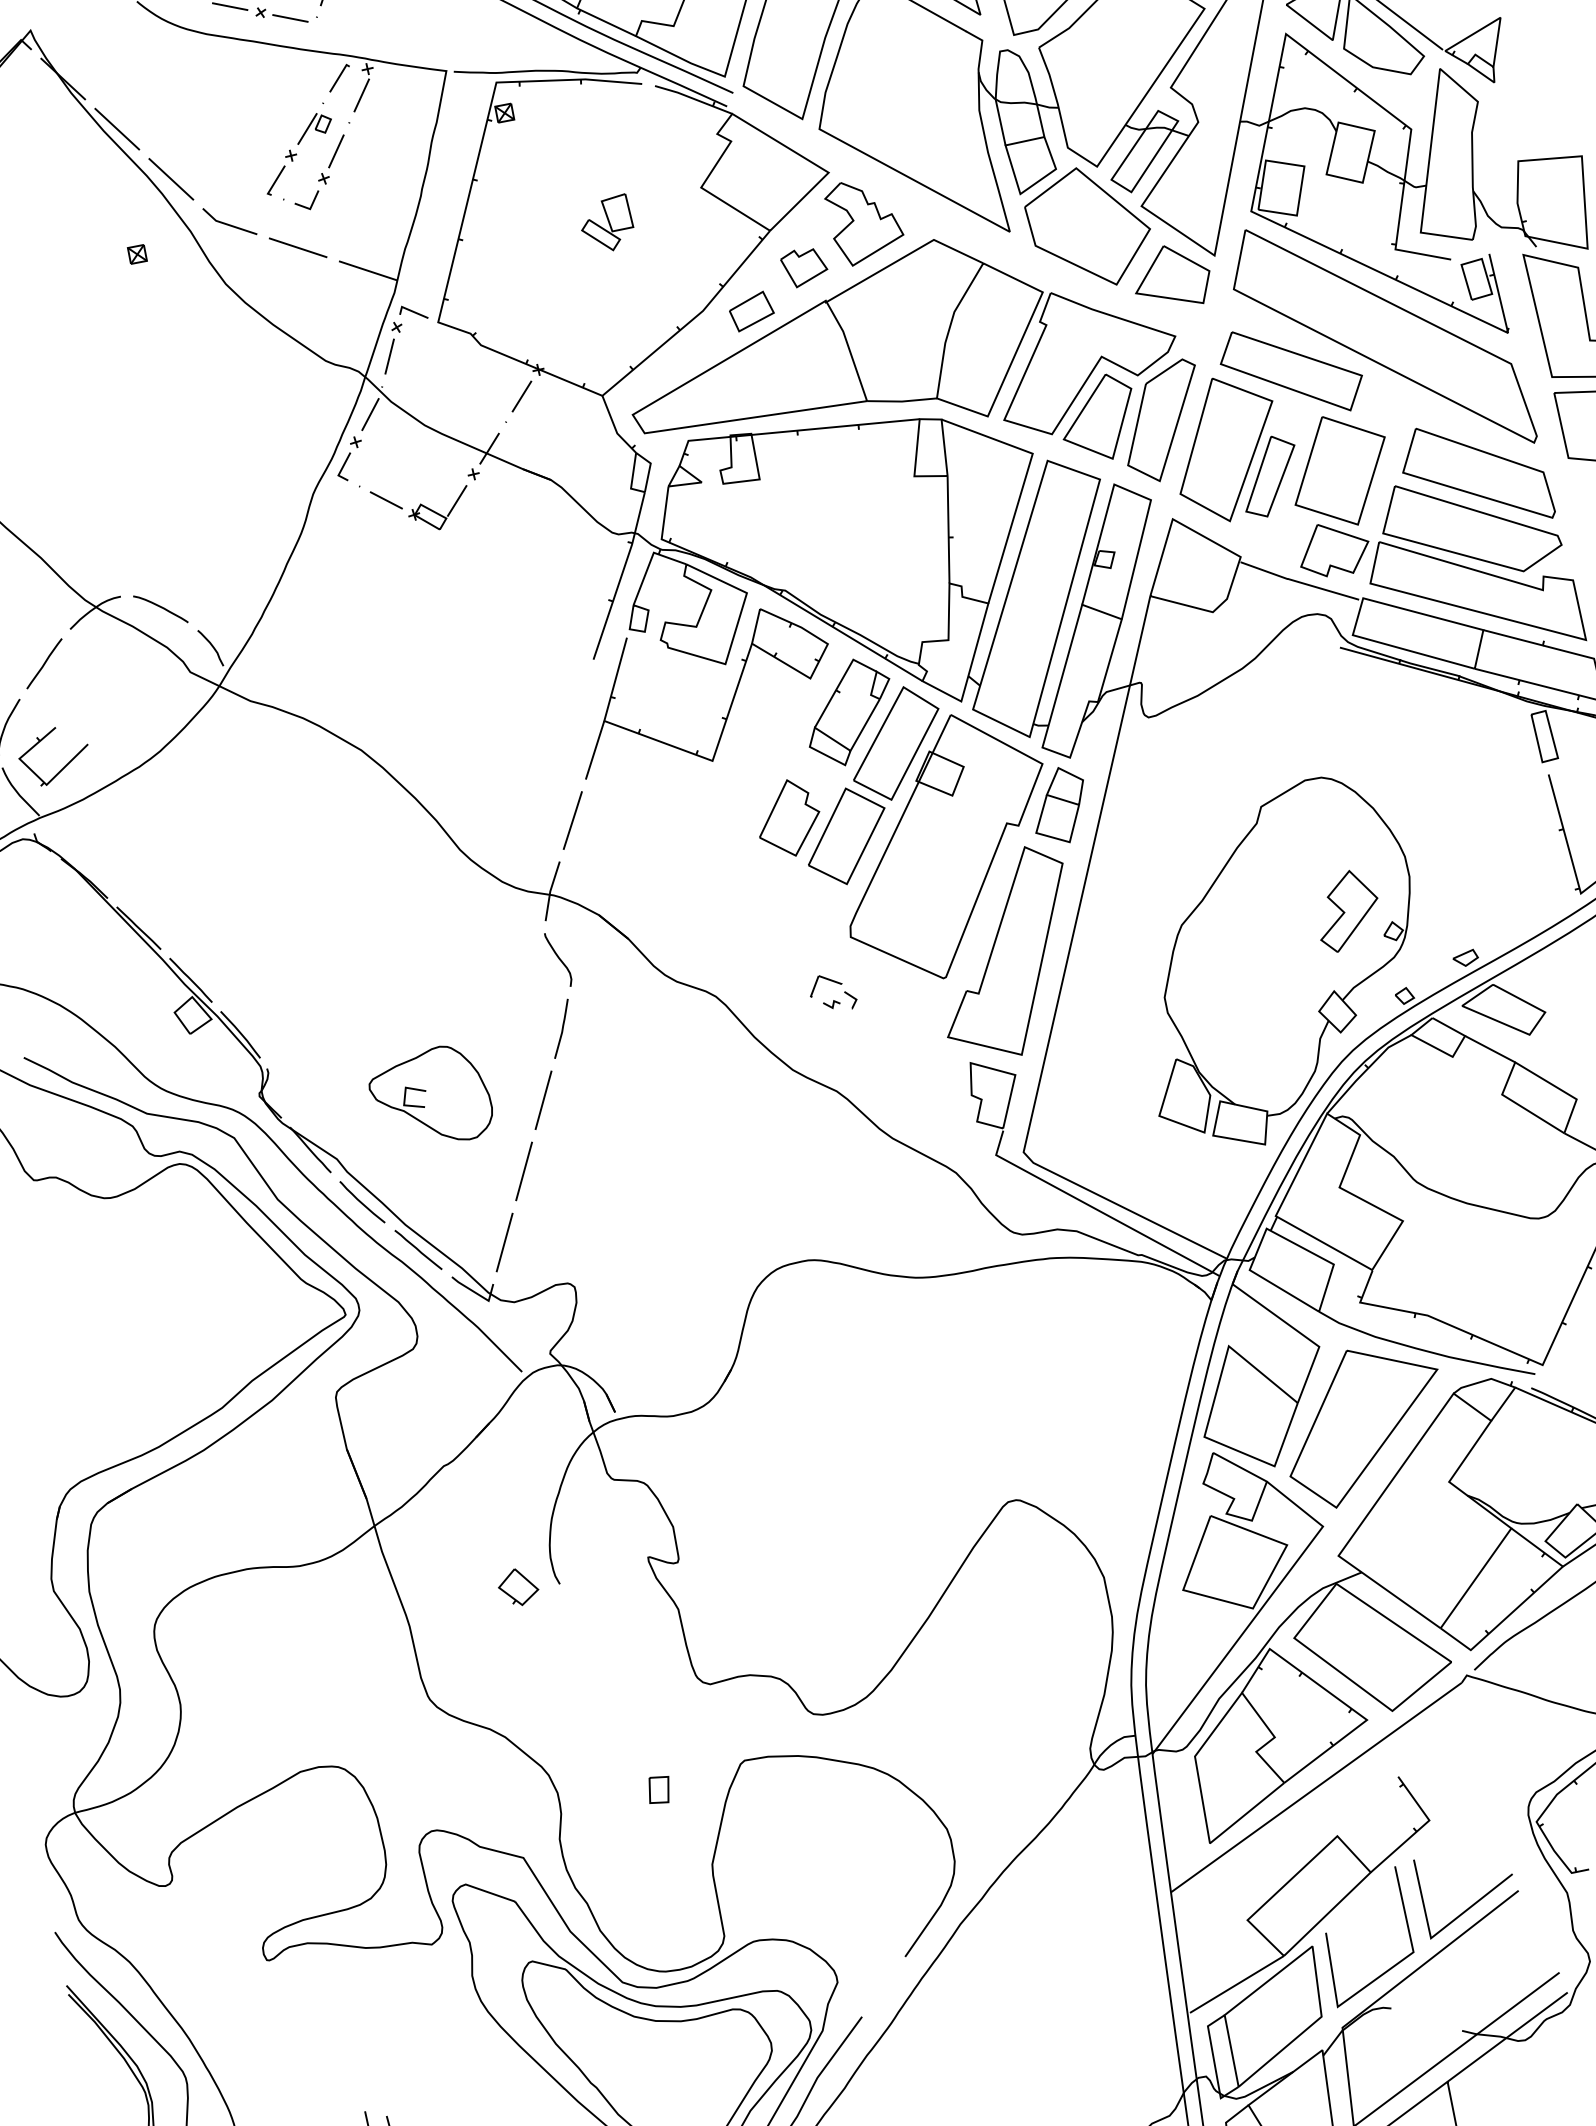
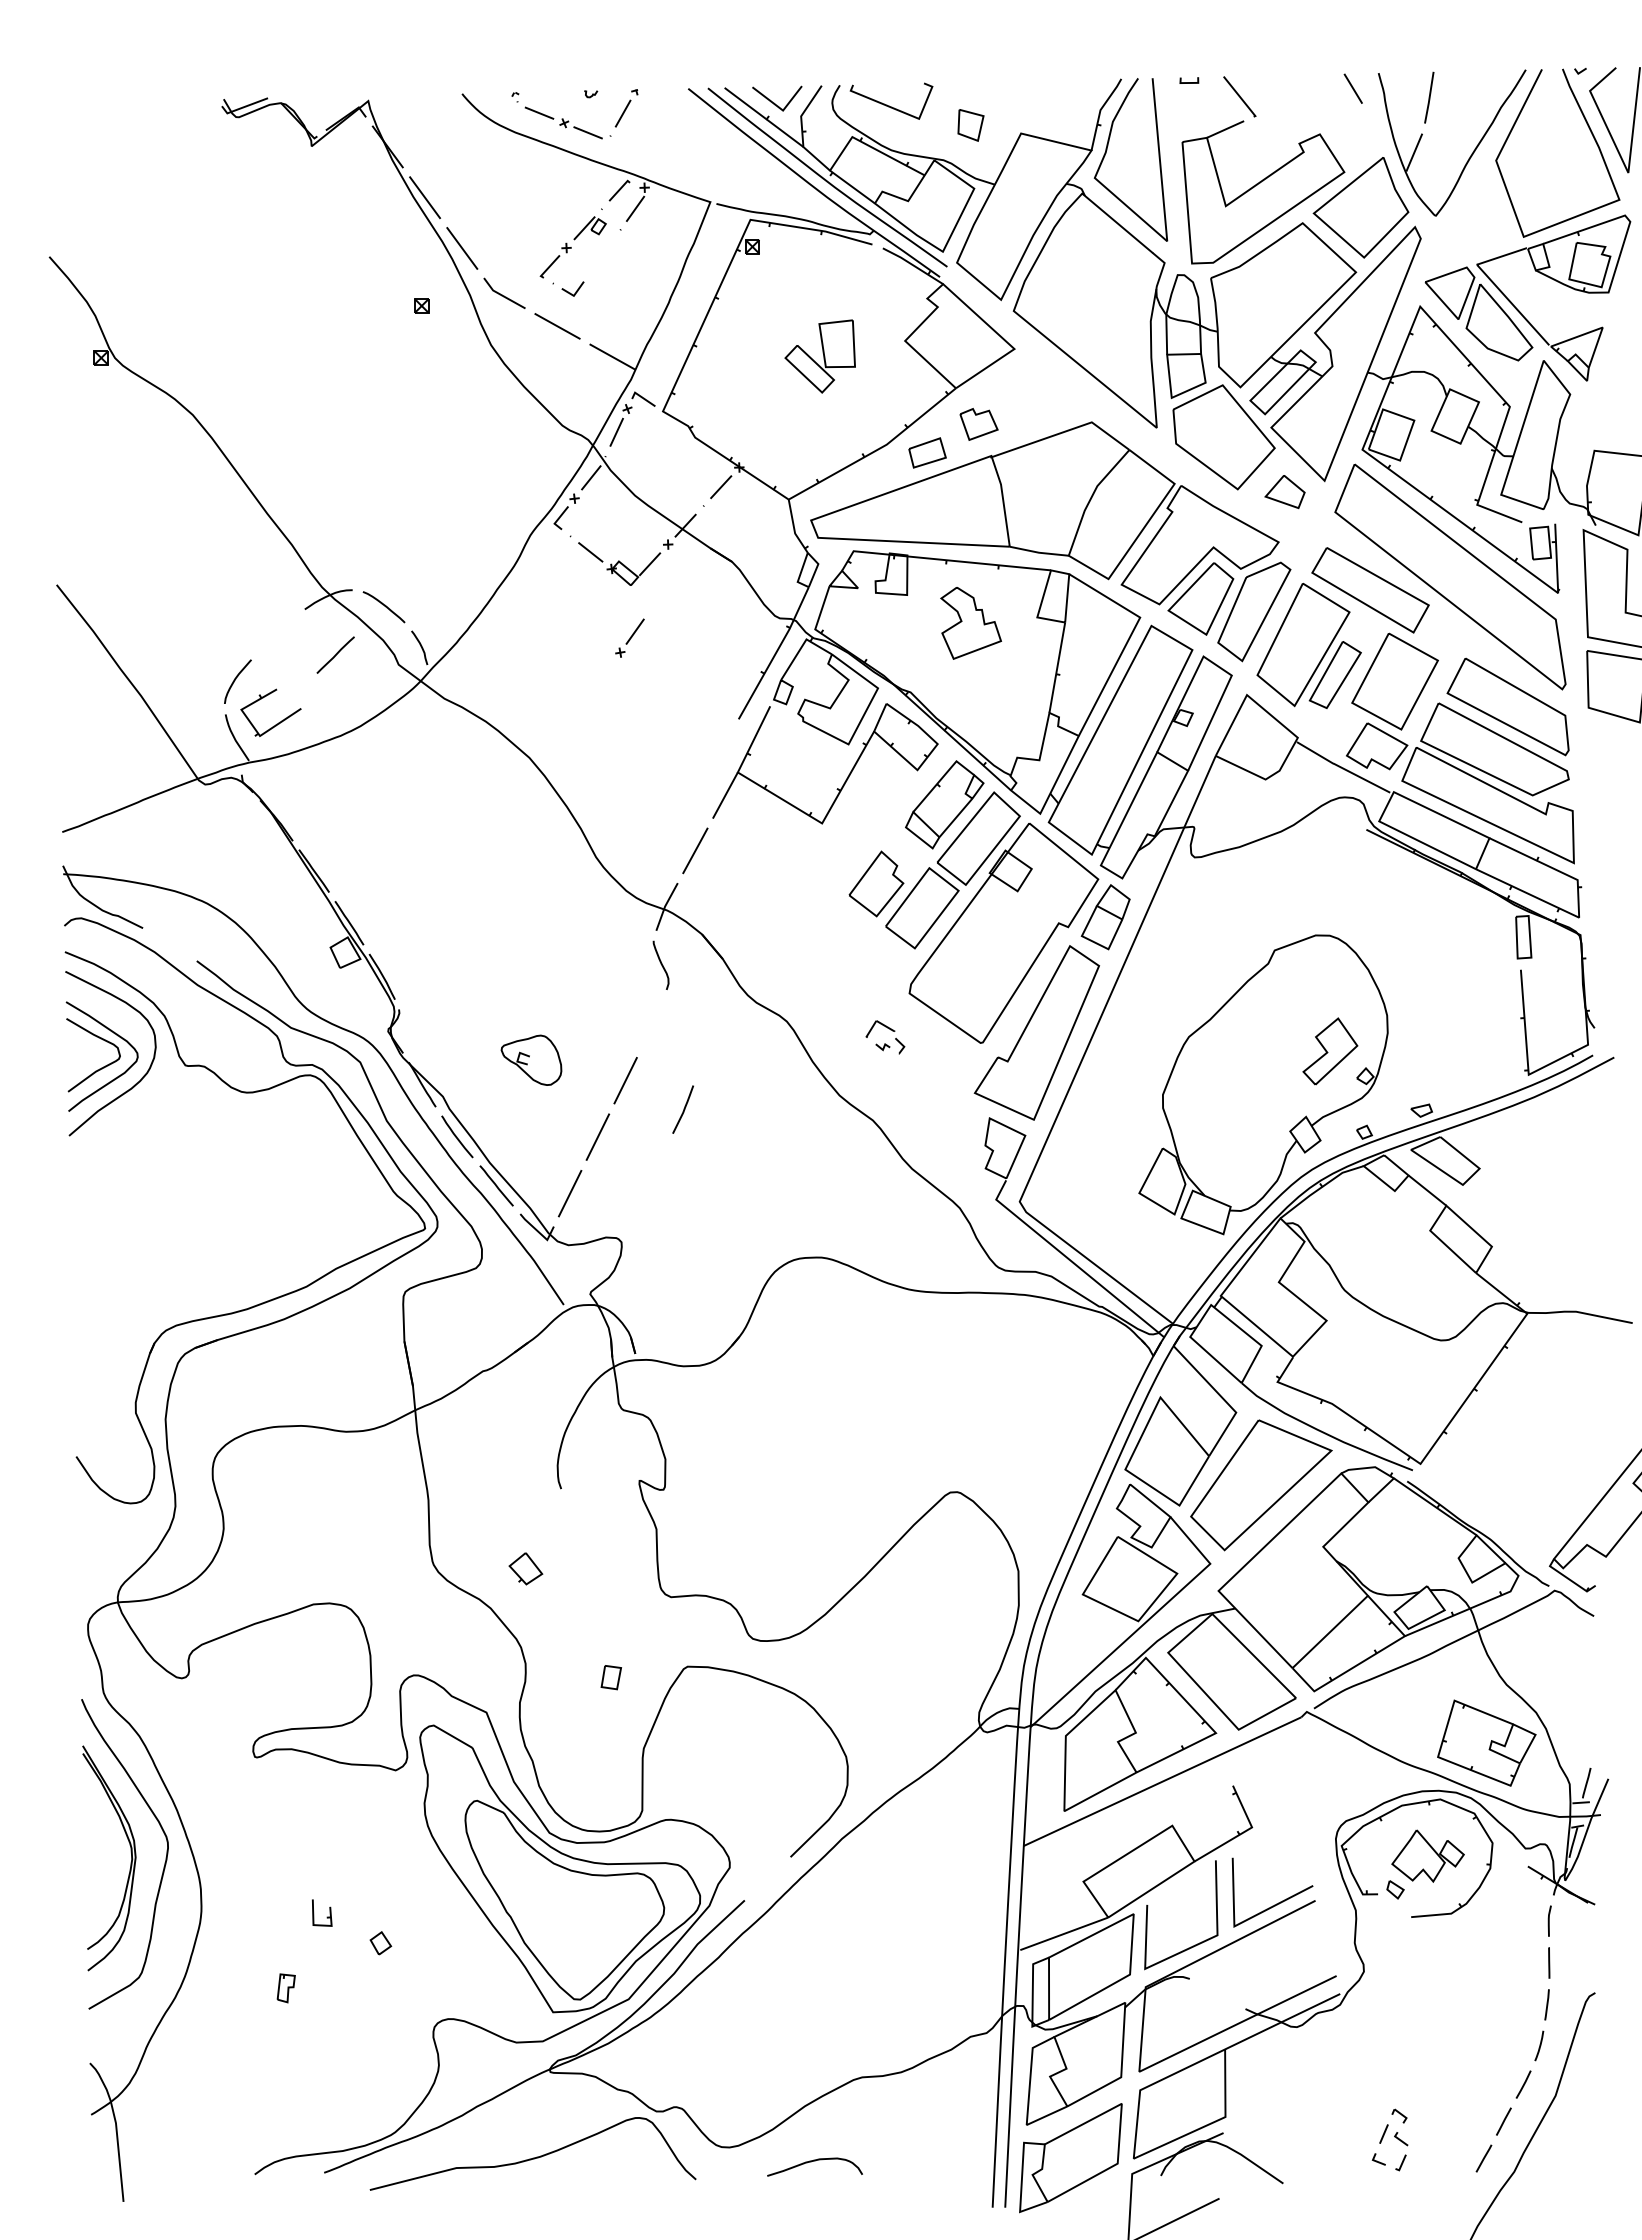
part: (331, 159) -> (629, 637), moved
part: (864, 221) -> (970, 623), moved
part: (606, 224) -> (819, 356), size x1.6
part: (1170, 276) -> (1284, 491), size x0.6
line: (44, 663) -> (335, 654), moved
curve: (561, 1028) -> (683, 1109), moved
part: (430, 1097) -> (531, 1060), size x0.6
part: (517, 1586) -> (525, 1568), moved

